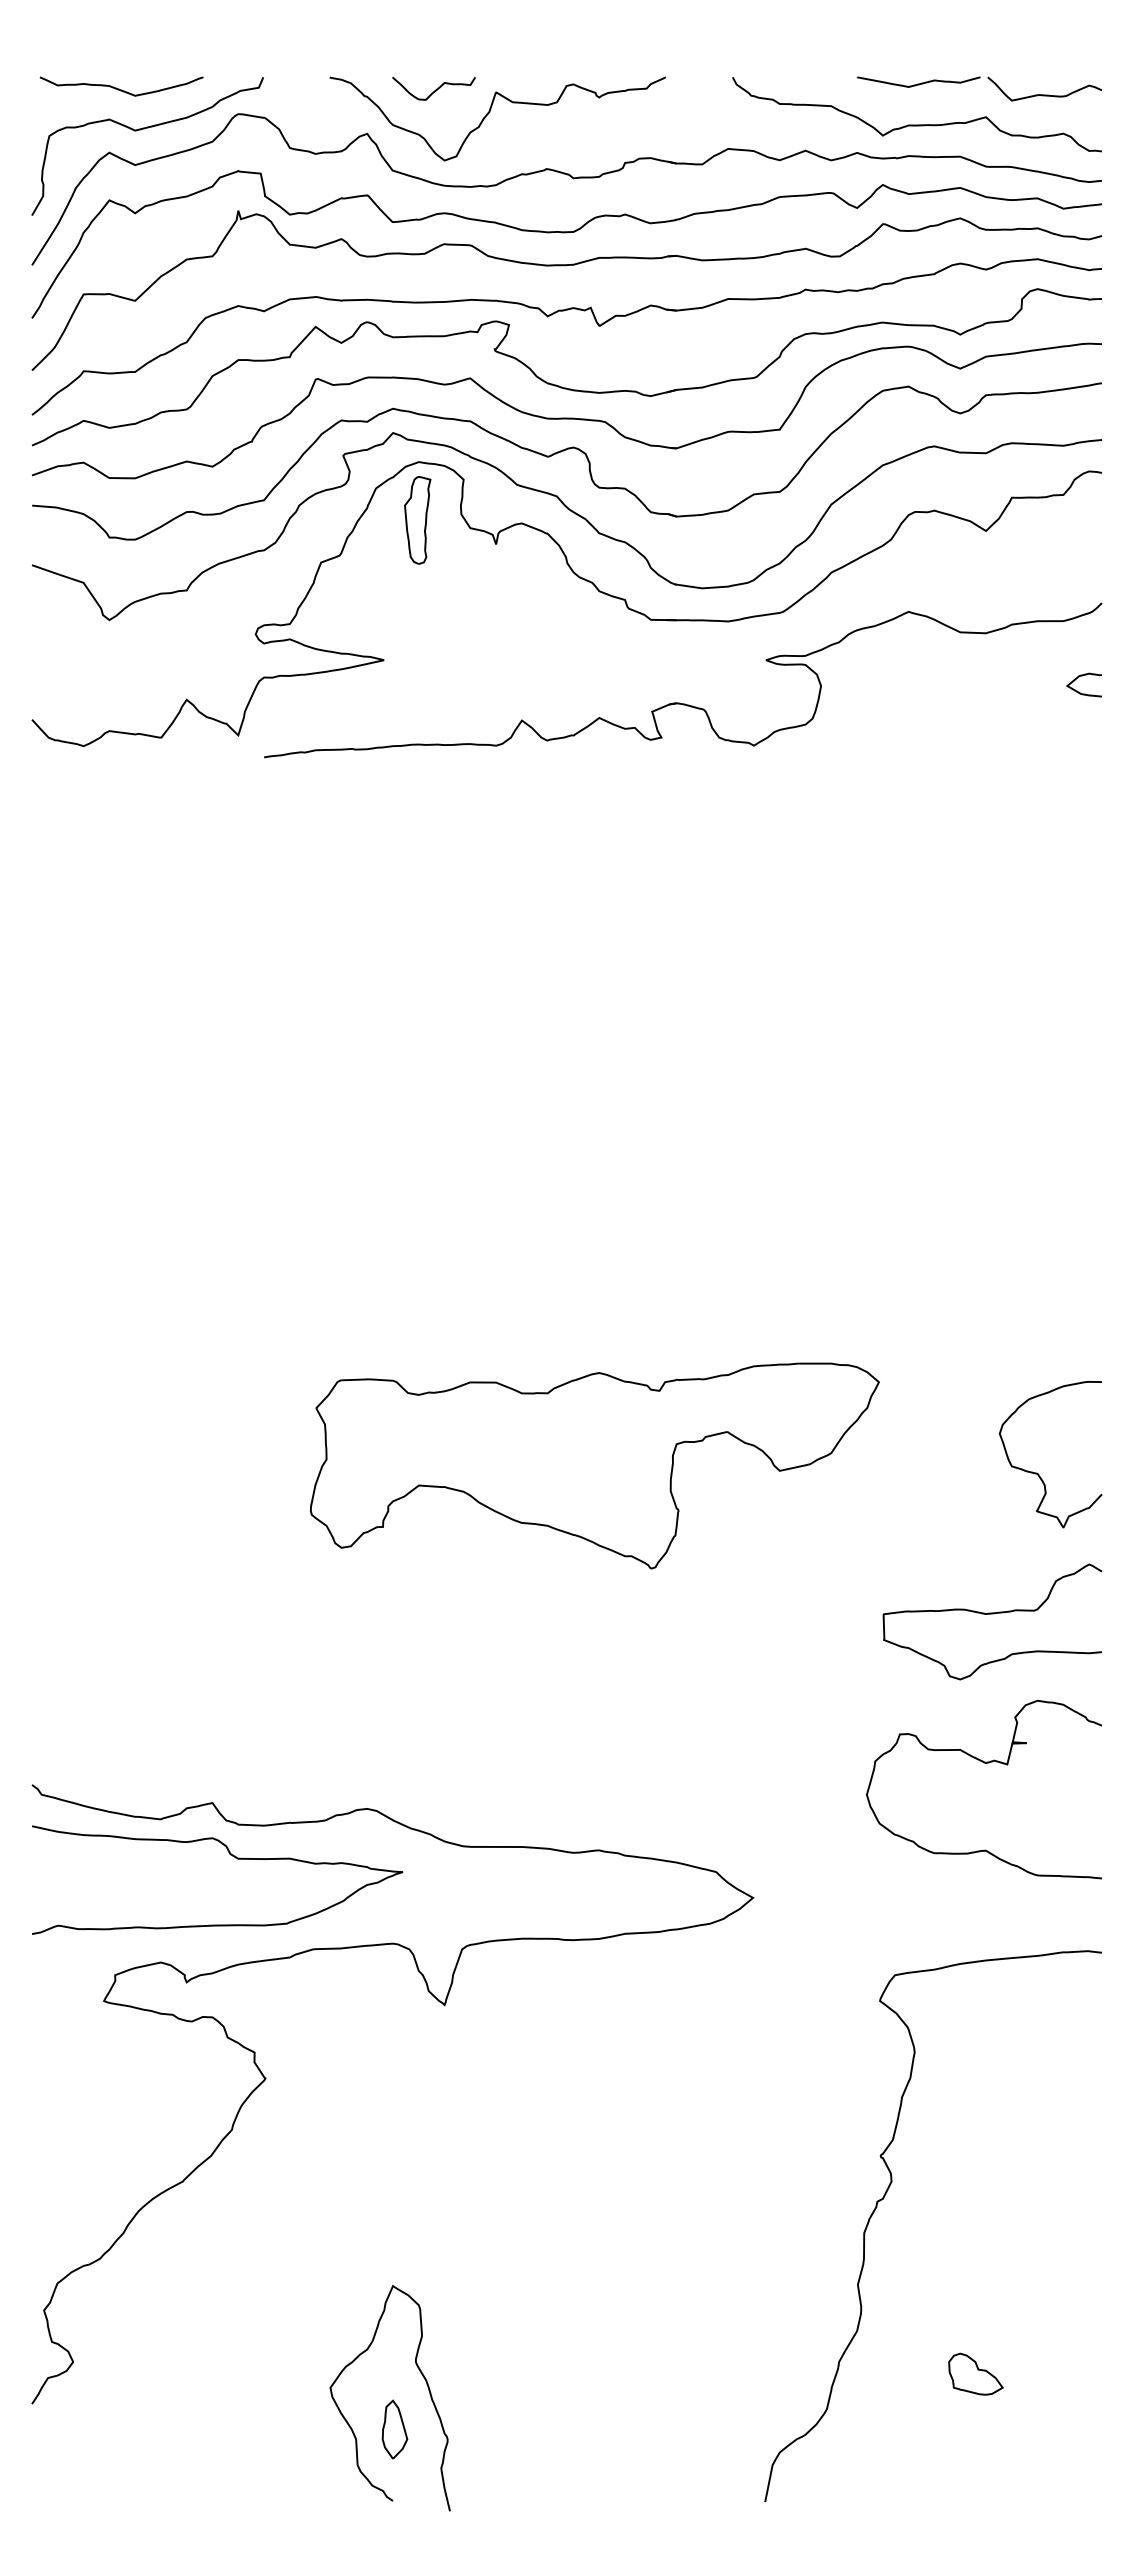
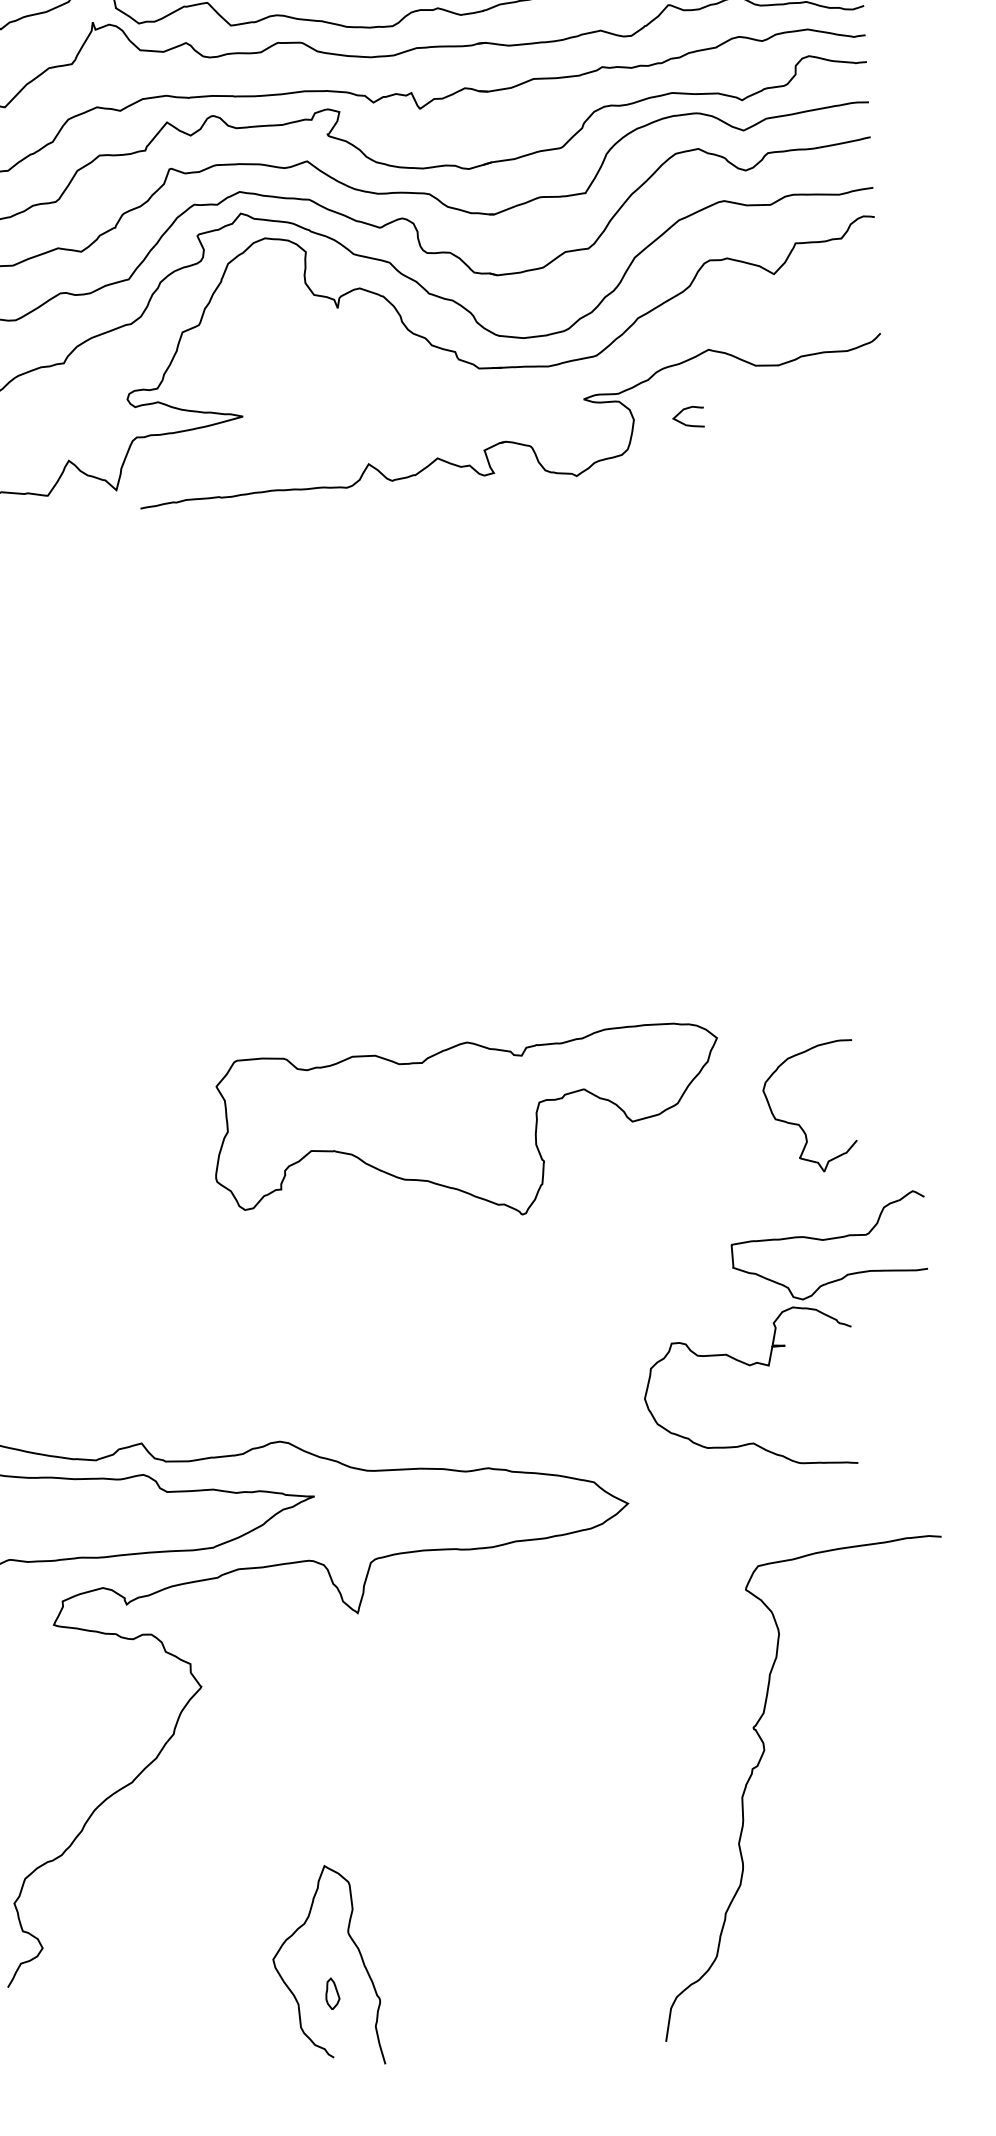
part: (417, 520) -> (266, 290), removed
curve: (1082, 676) -> (686, 409), moved
curve: (1037, 1472) -> (798, 1123), moved
curve: (984, 1763) -> (748, 1365), moved
part: (975, 2373) -> (847, 1917), removed
part: (394, 2429) -> (332, 1993), size x0.6

